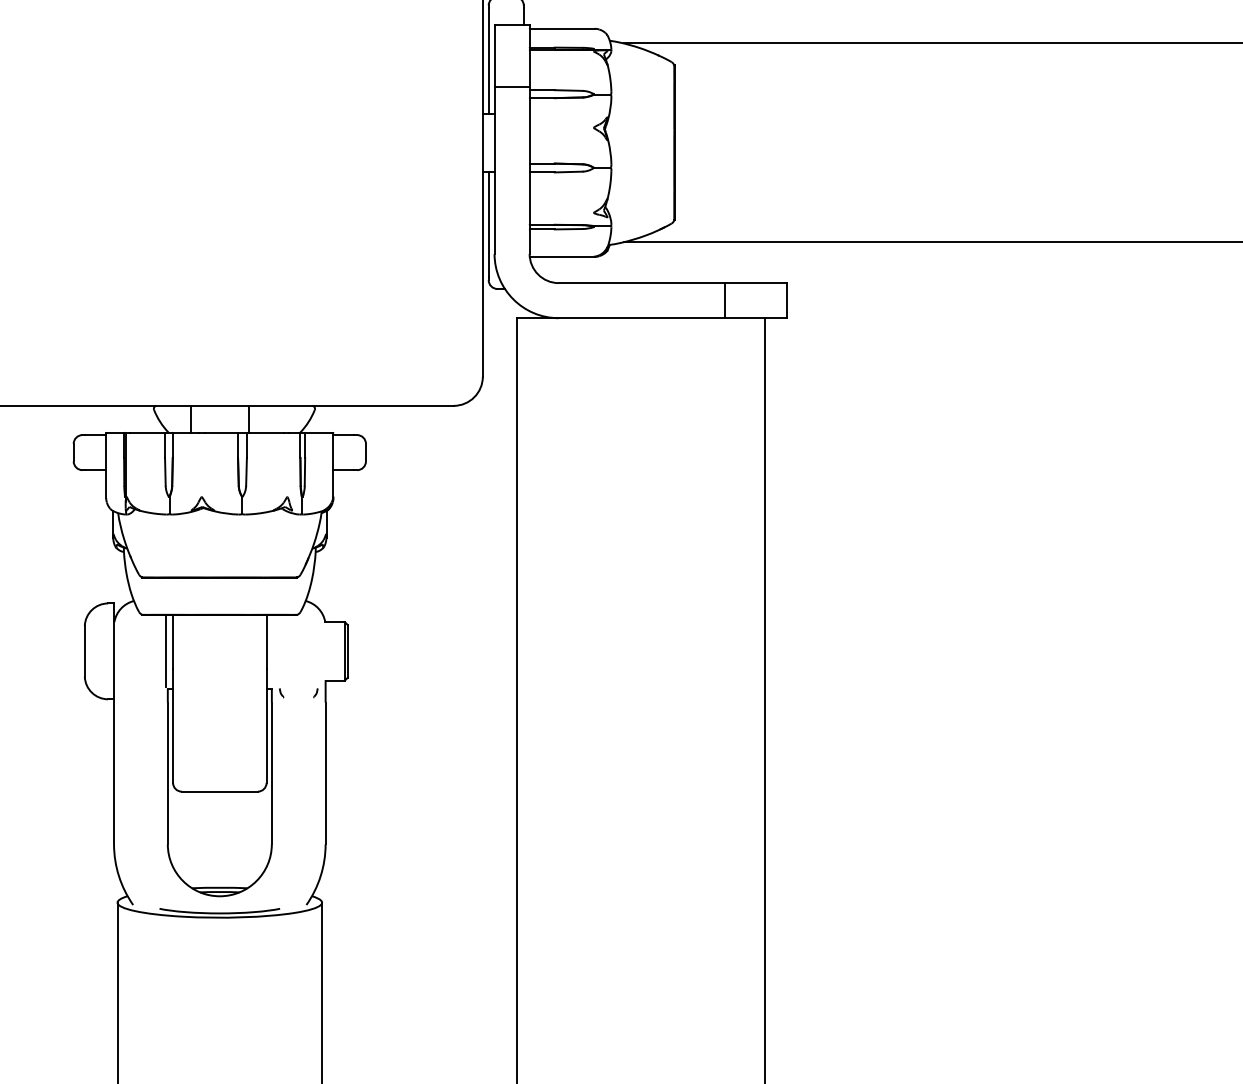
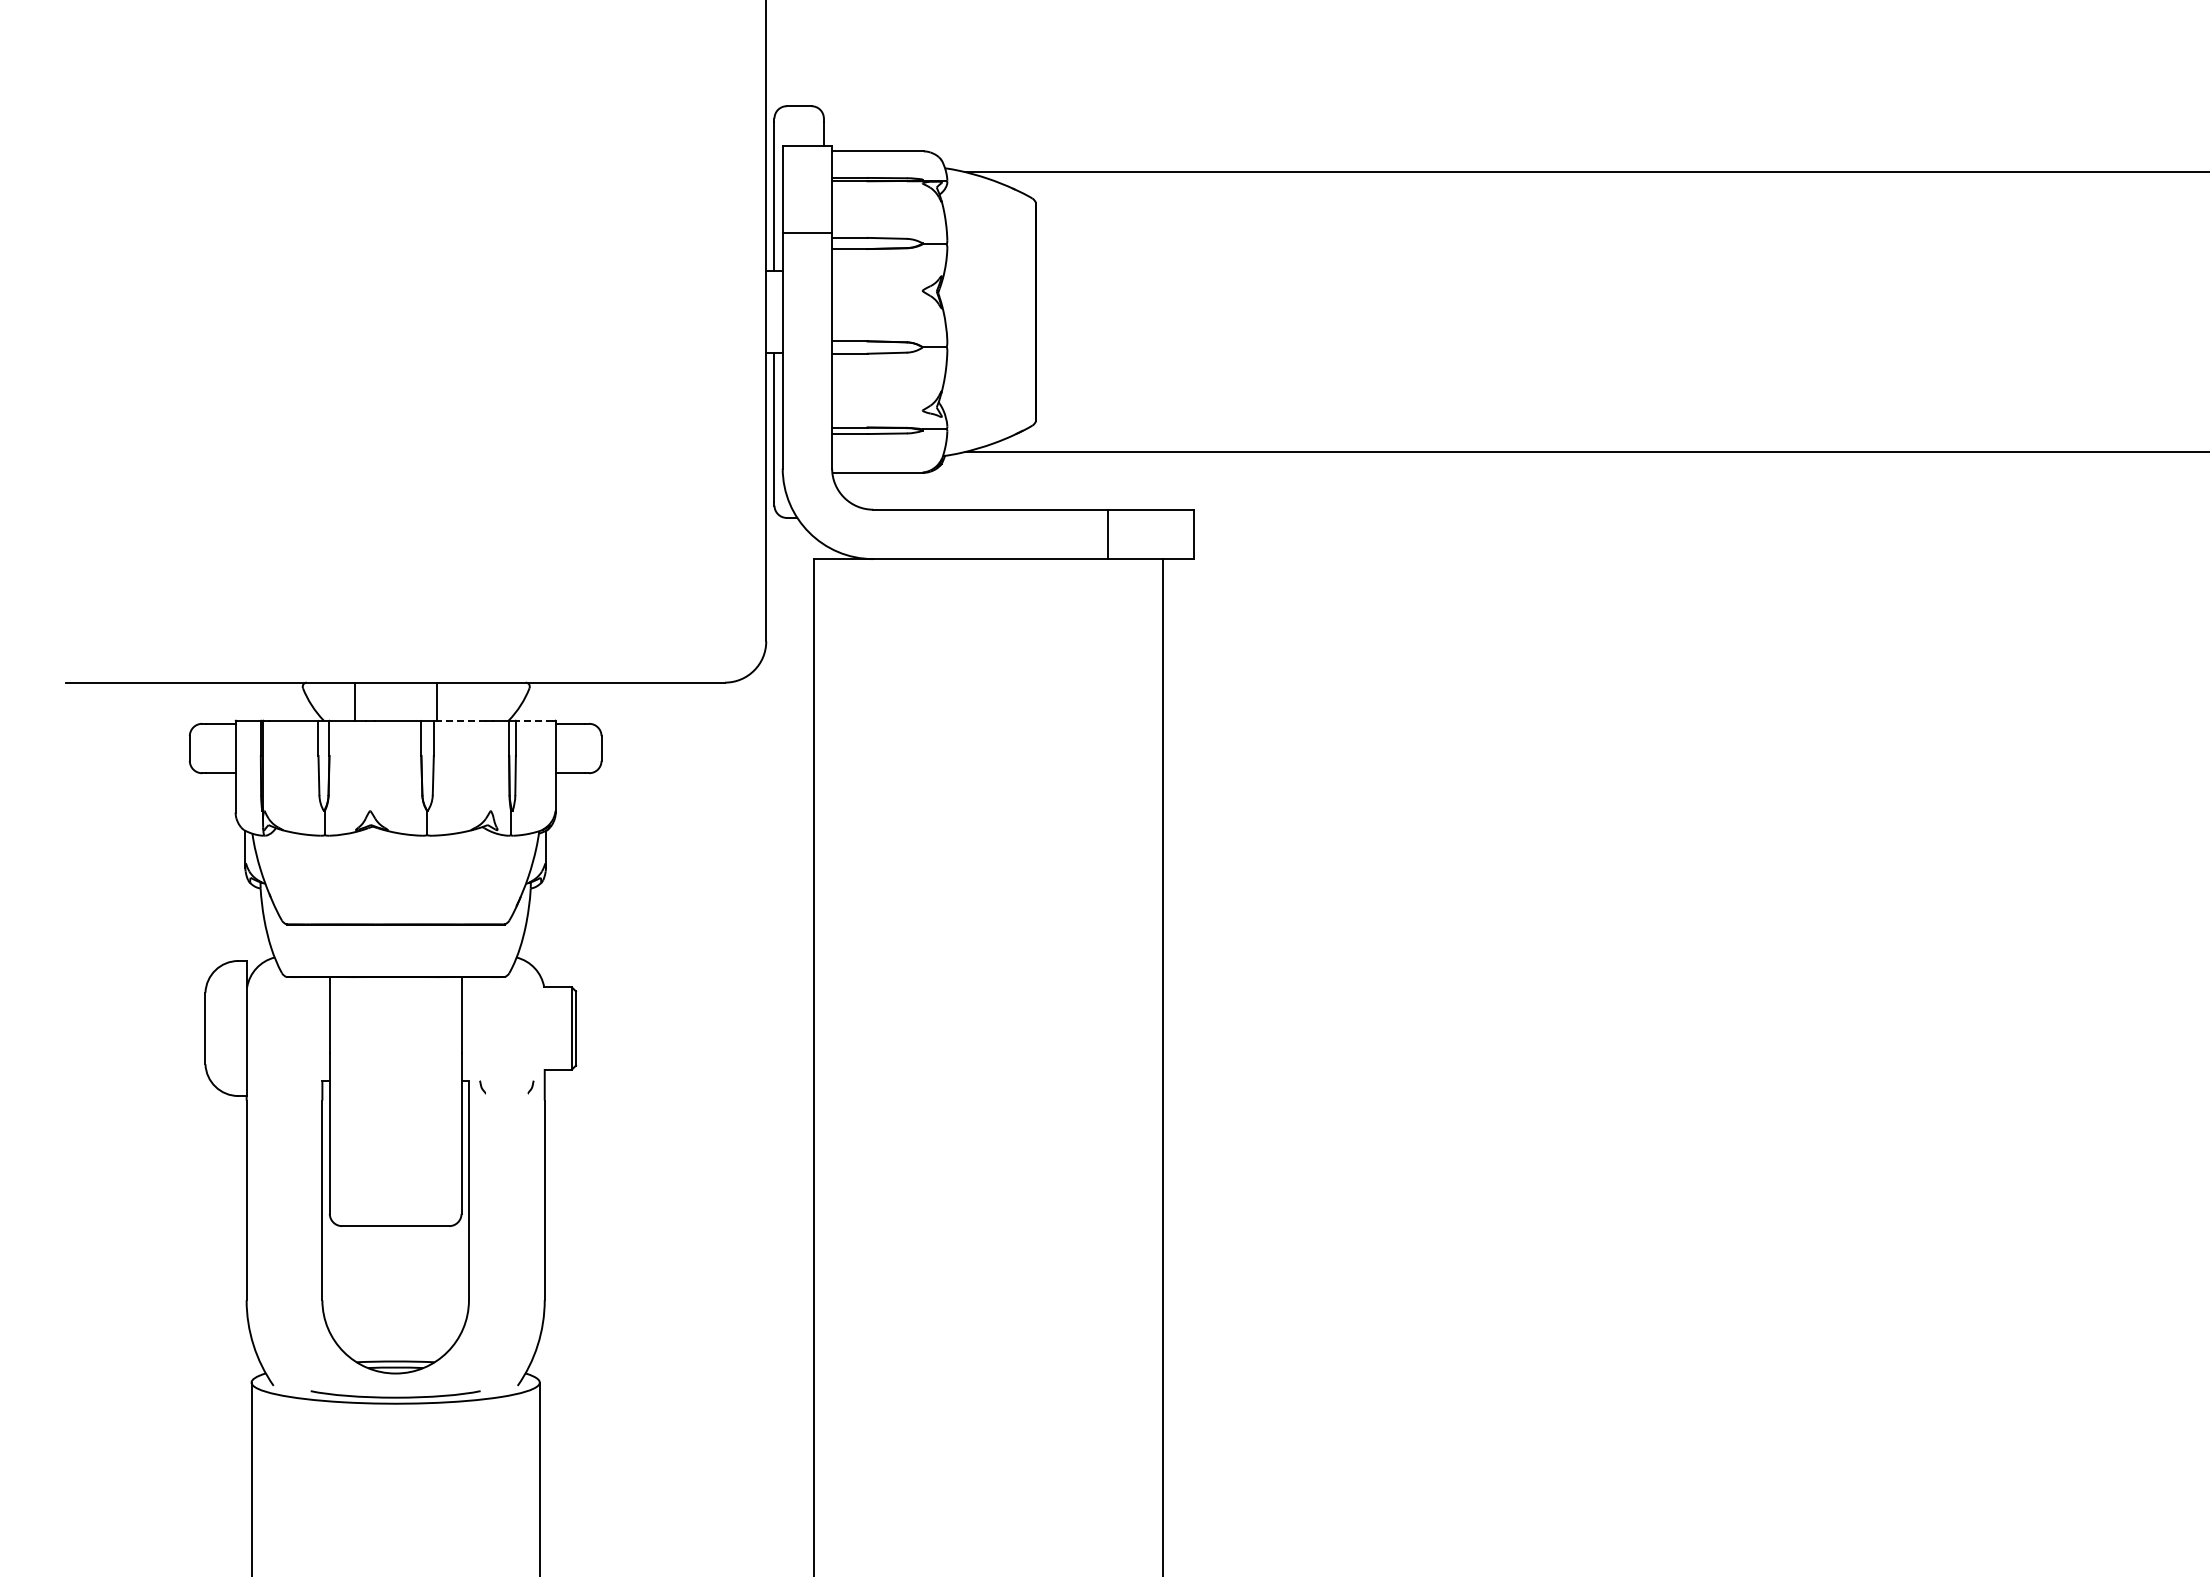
line: (265, 432) -> (459, 720), solid -> dashed
line: (317, 432) -> (533, 720), solid -> dashed
line: (166, 650) -> (320, 1027), removed

